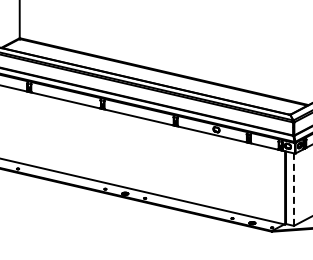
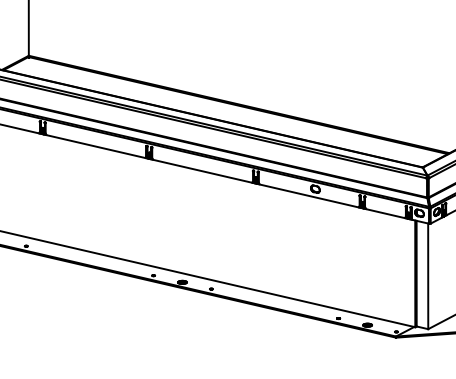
line: (293, 189) -> (427, 276), dashed -> solid

